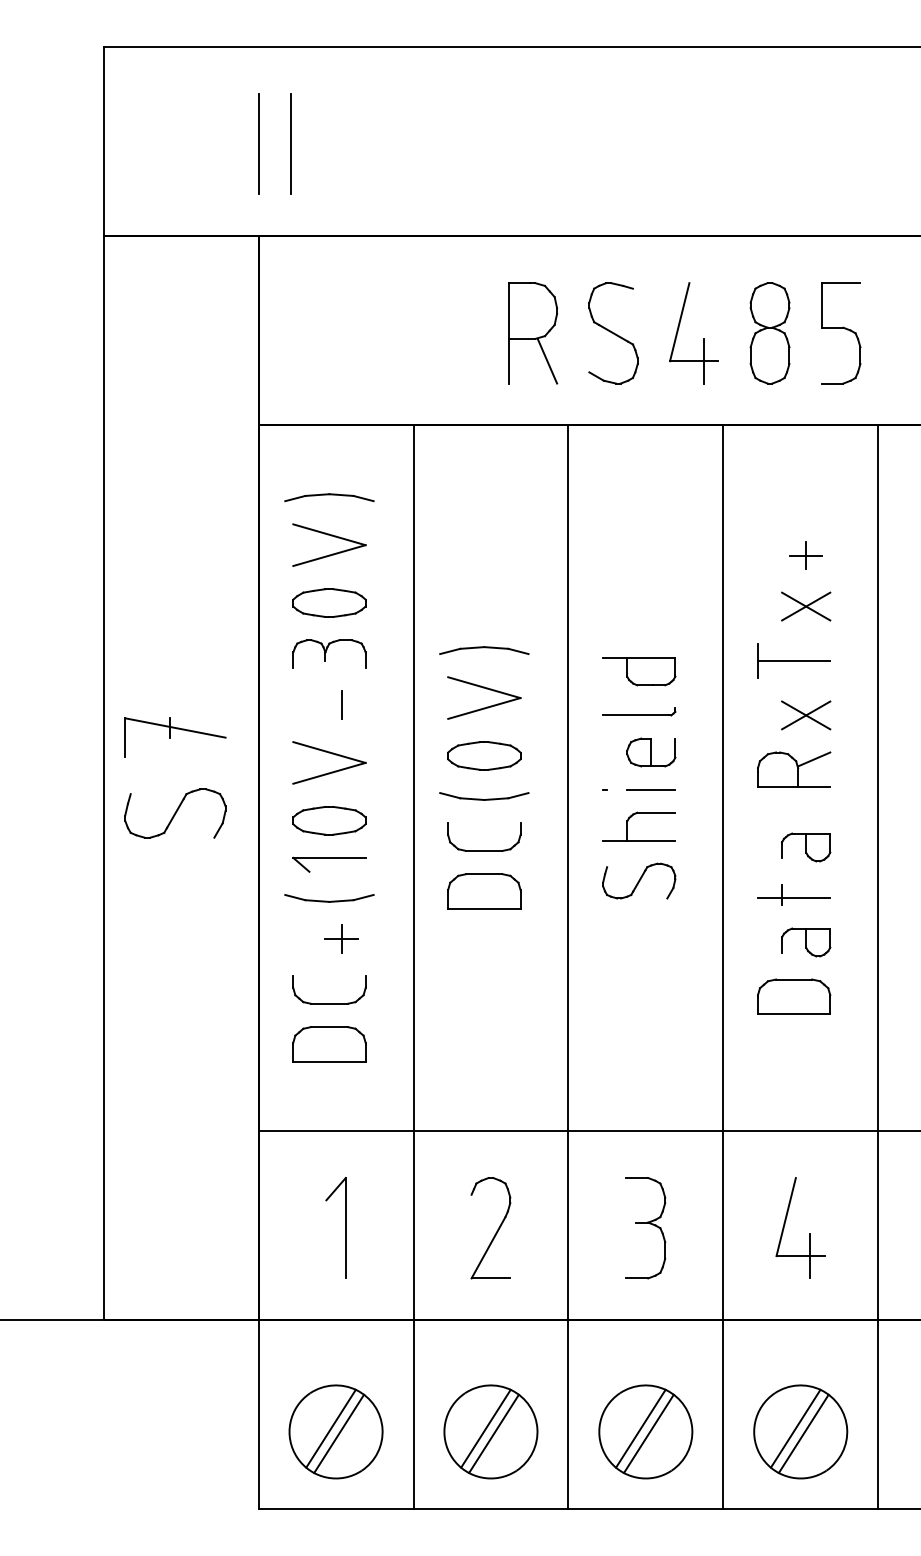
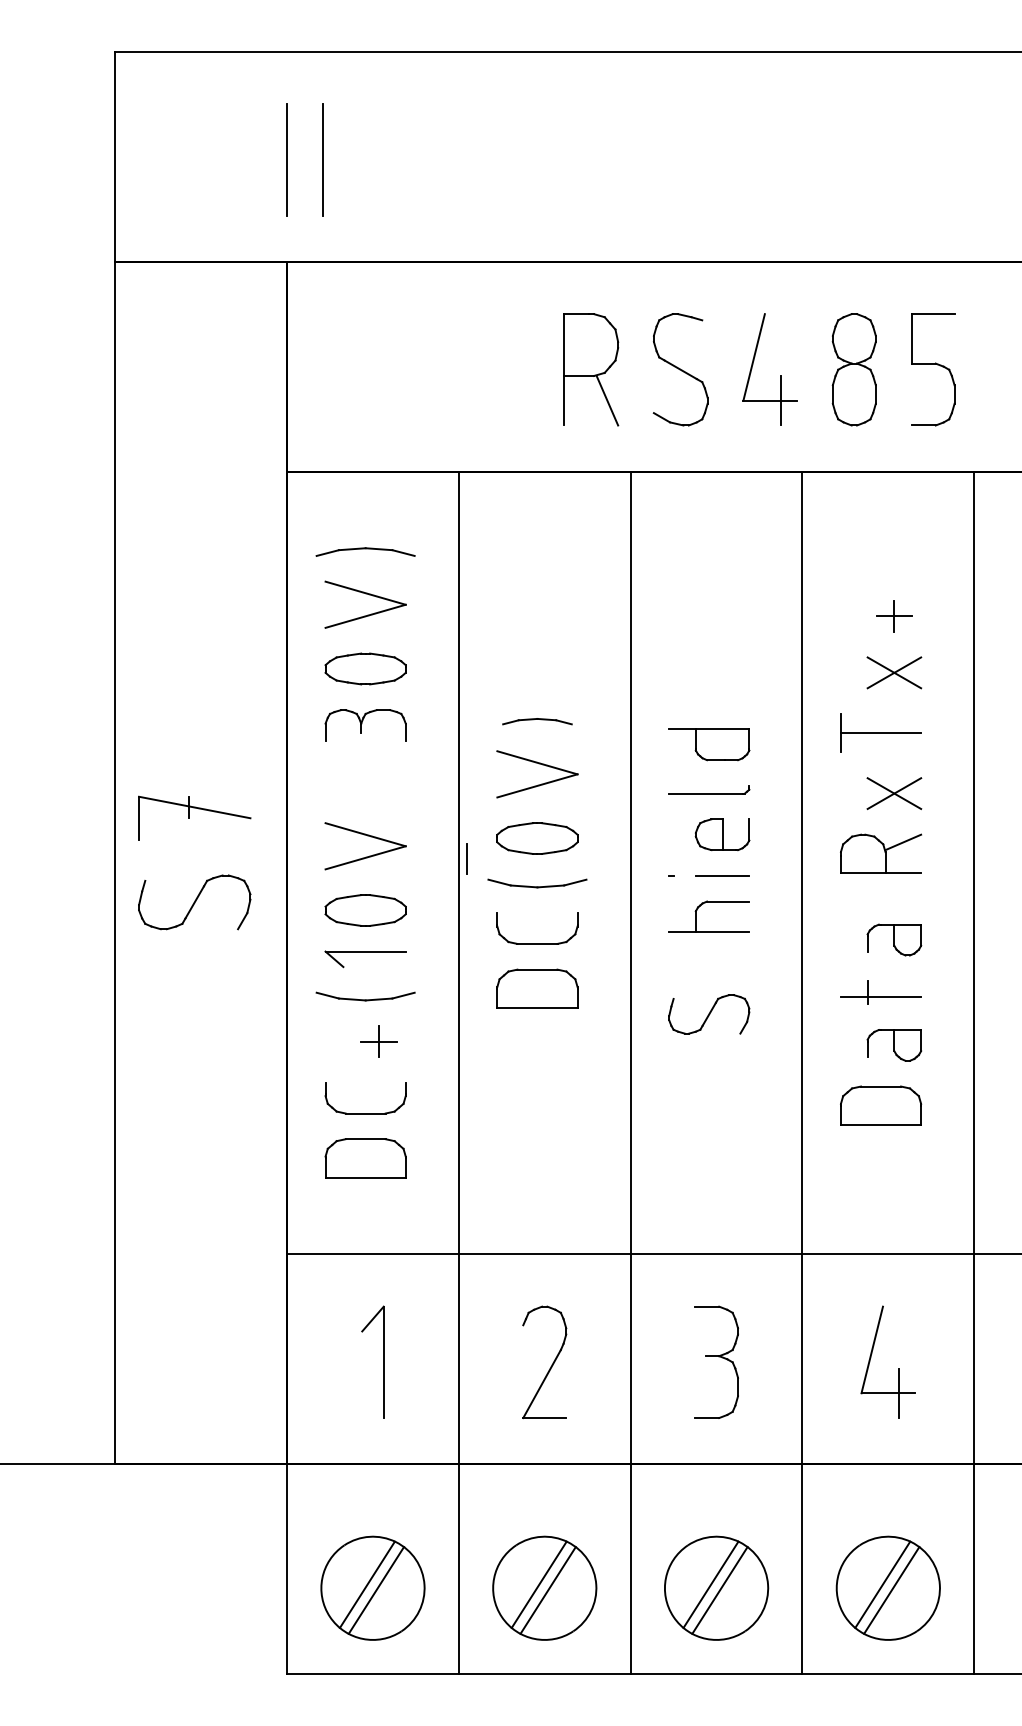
part: (484, 650) -> (537, 721), size x0.7
line: (341, 704) -> (466, 858), moved
part: (639, 881) -> (709, 1014), moved

